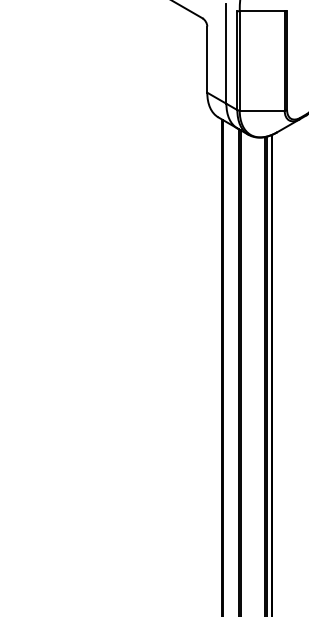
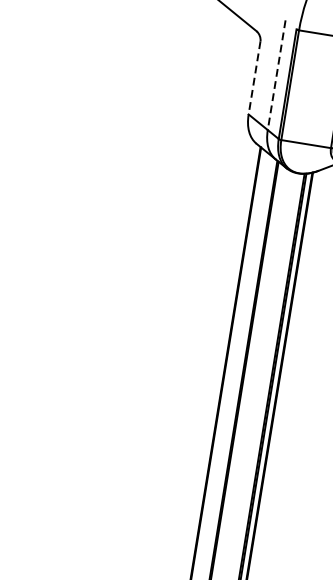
line: (226, 54) -> (276, 75), solid -> dashed
line: (207, 60) -> (254, 78), solid -> dashed

